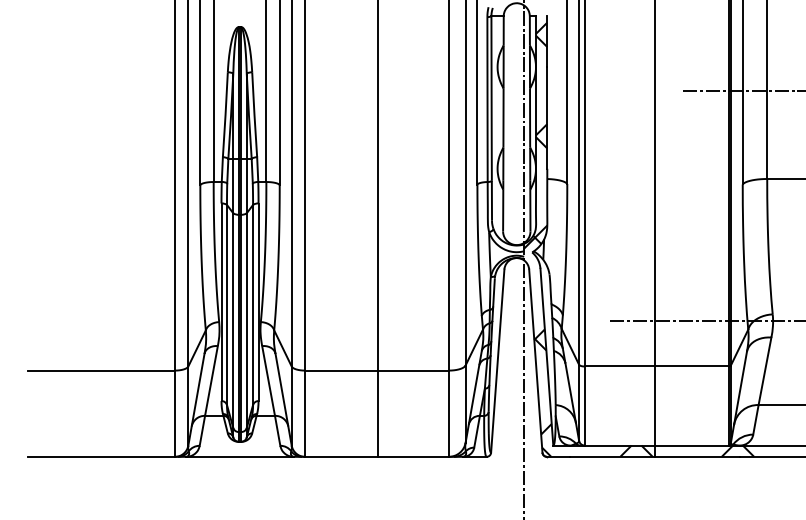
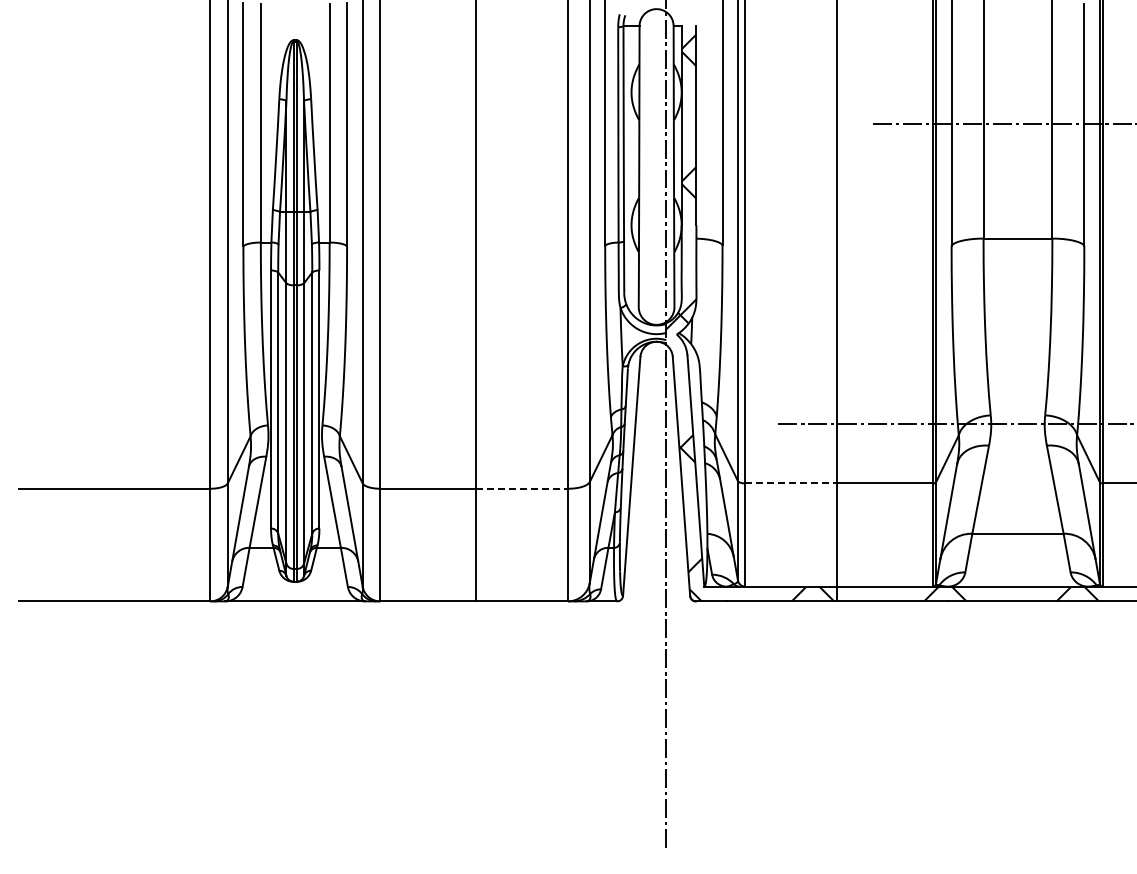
line: (620, 366) -> (791, 483), solid -> dashed
line: (414, 370) -> (522, 488), solid -> dashed

